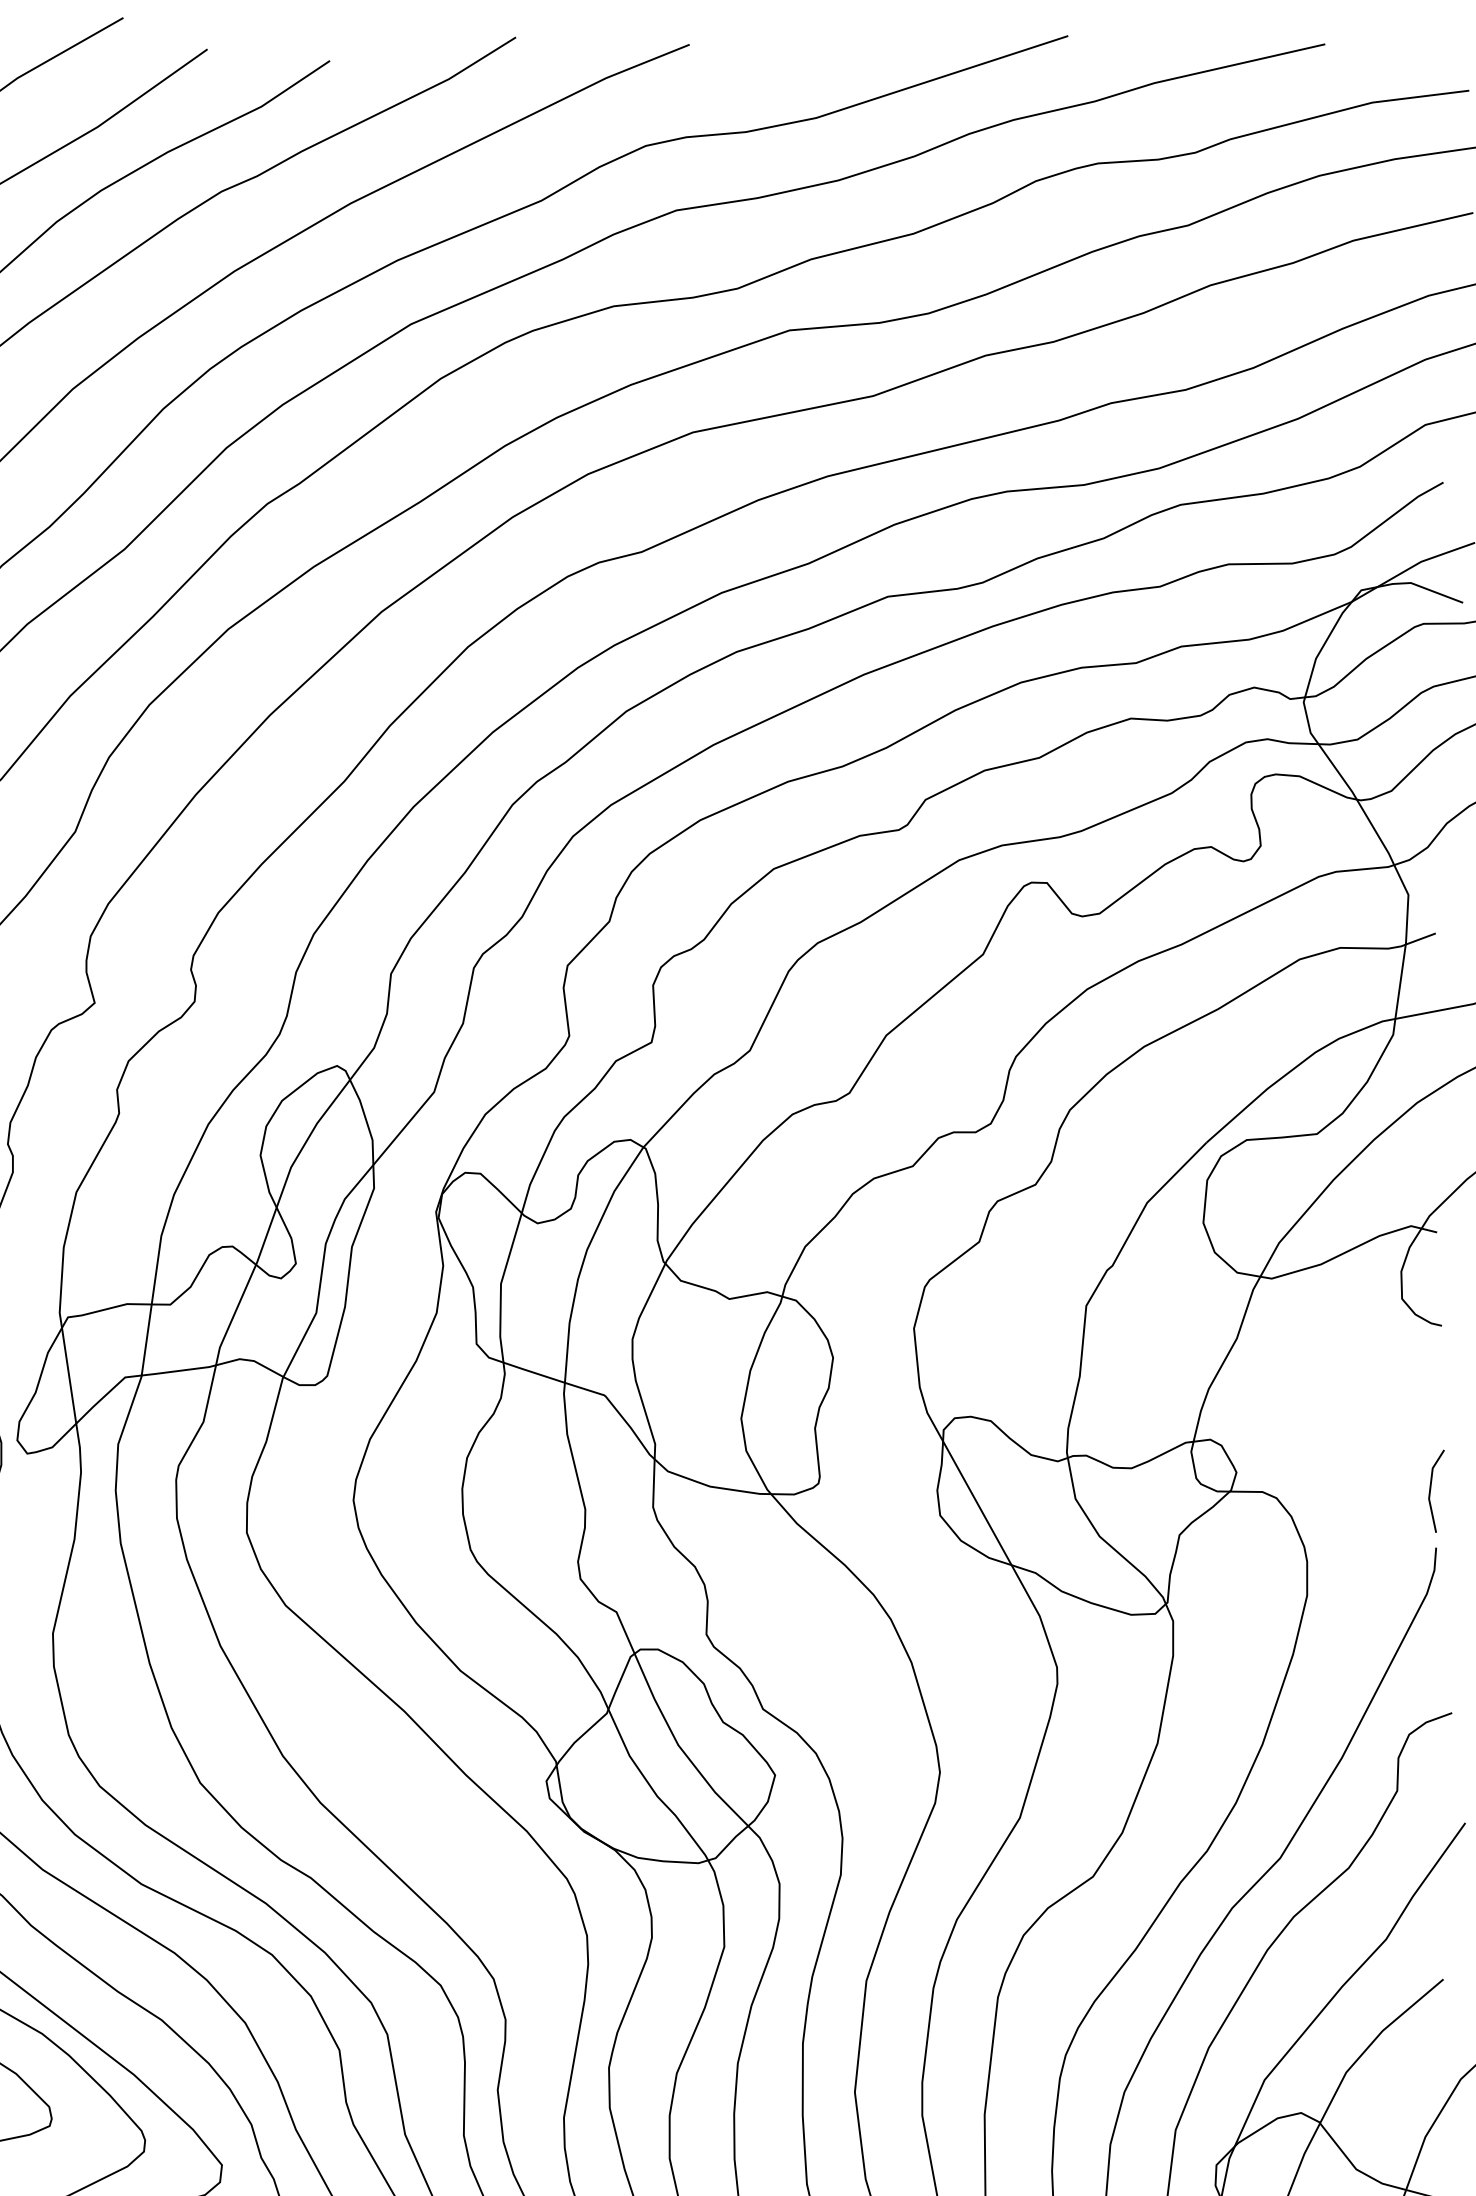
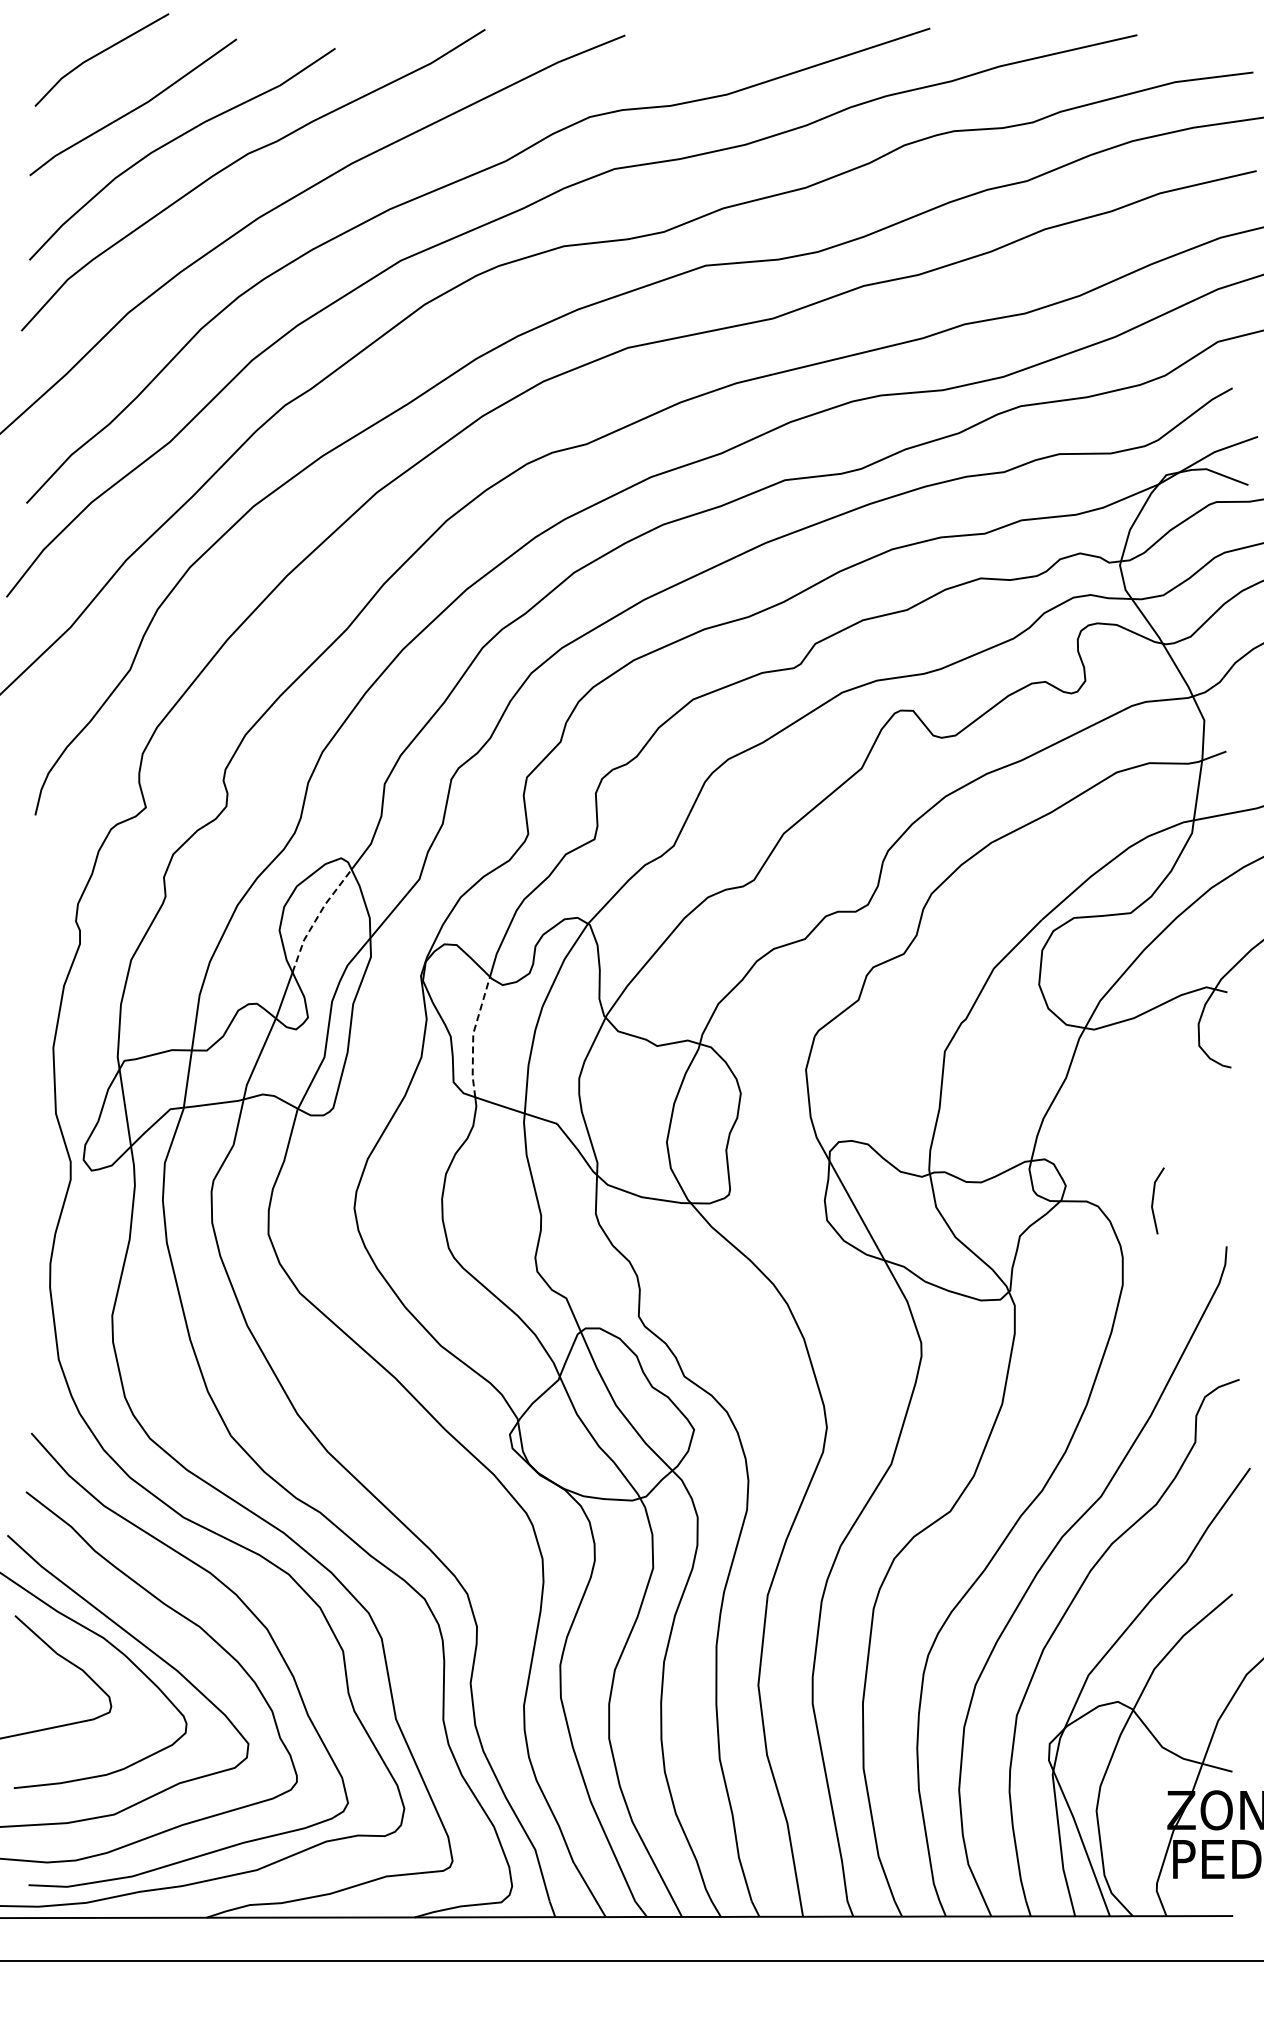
line: (307, 1140) -> (317, 918), solid -> dashed
line: (501, 1285) -> (473, 1035), solid -> dashed
line: (1430, 1490) -> (1153, 1200), moved

